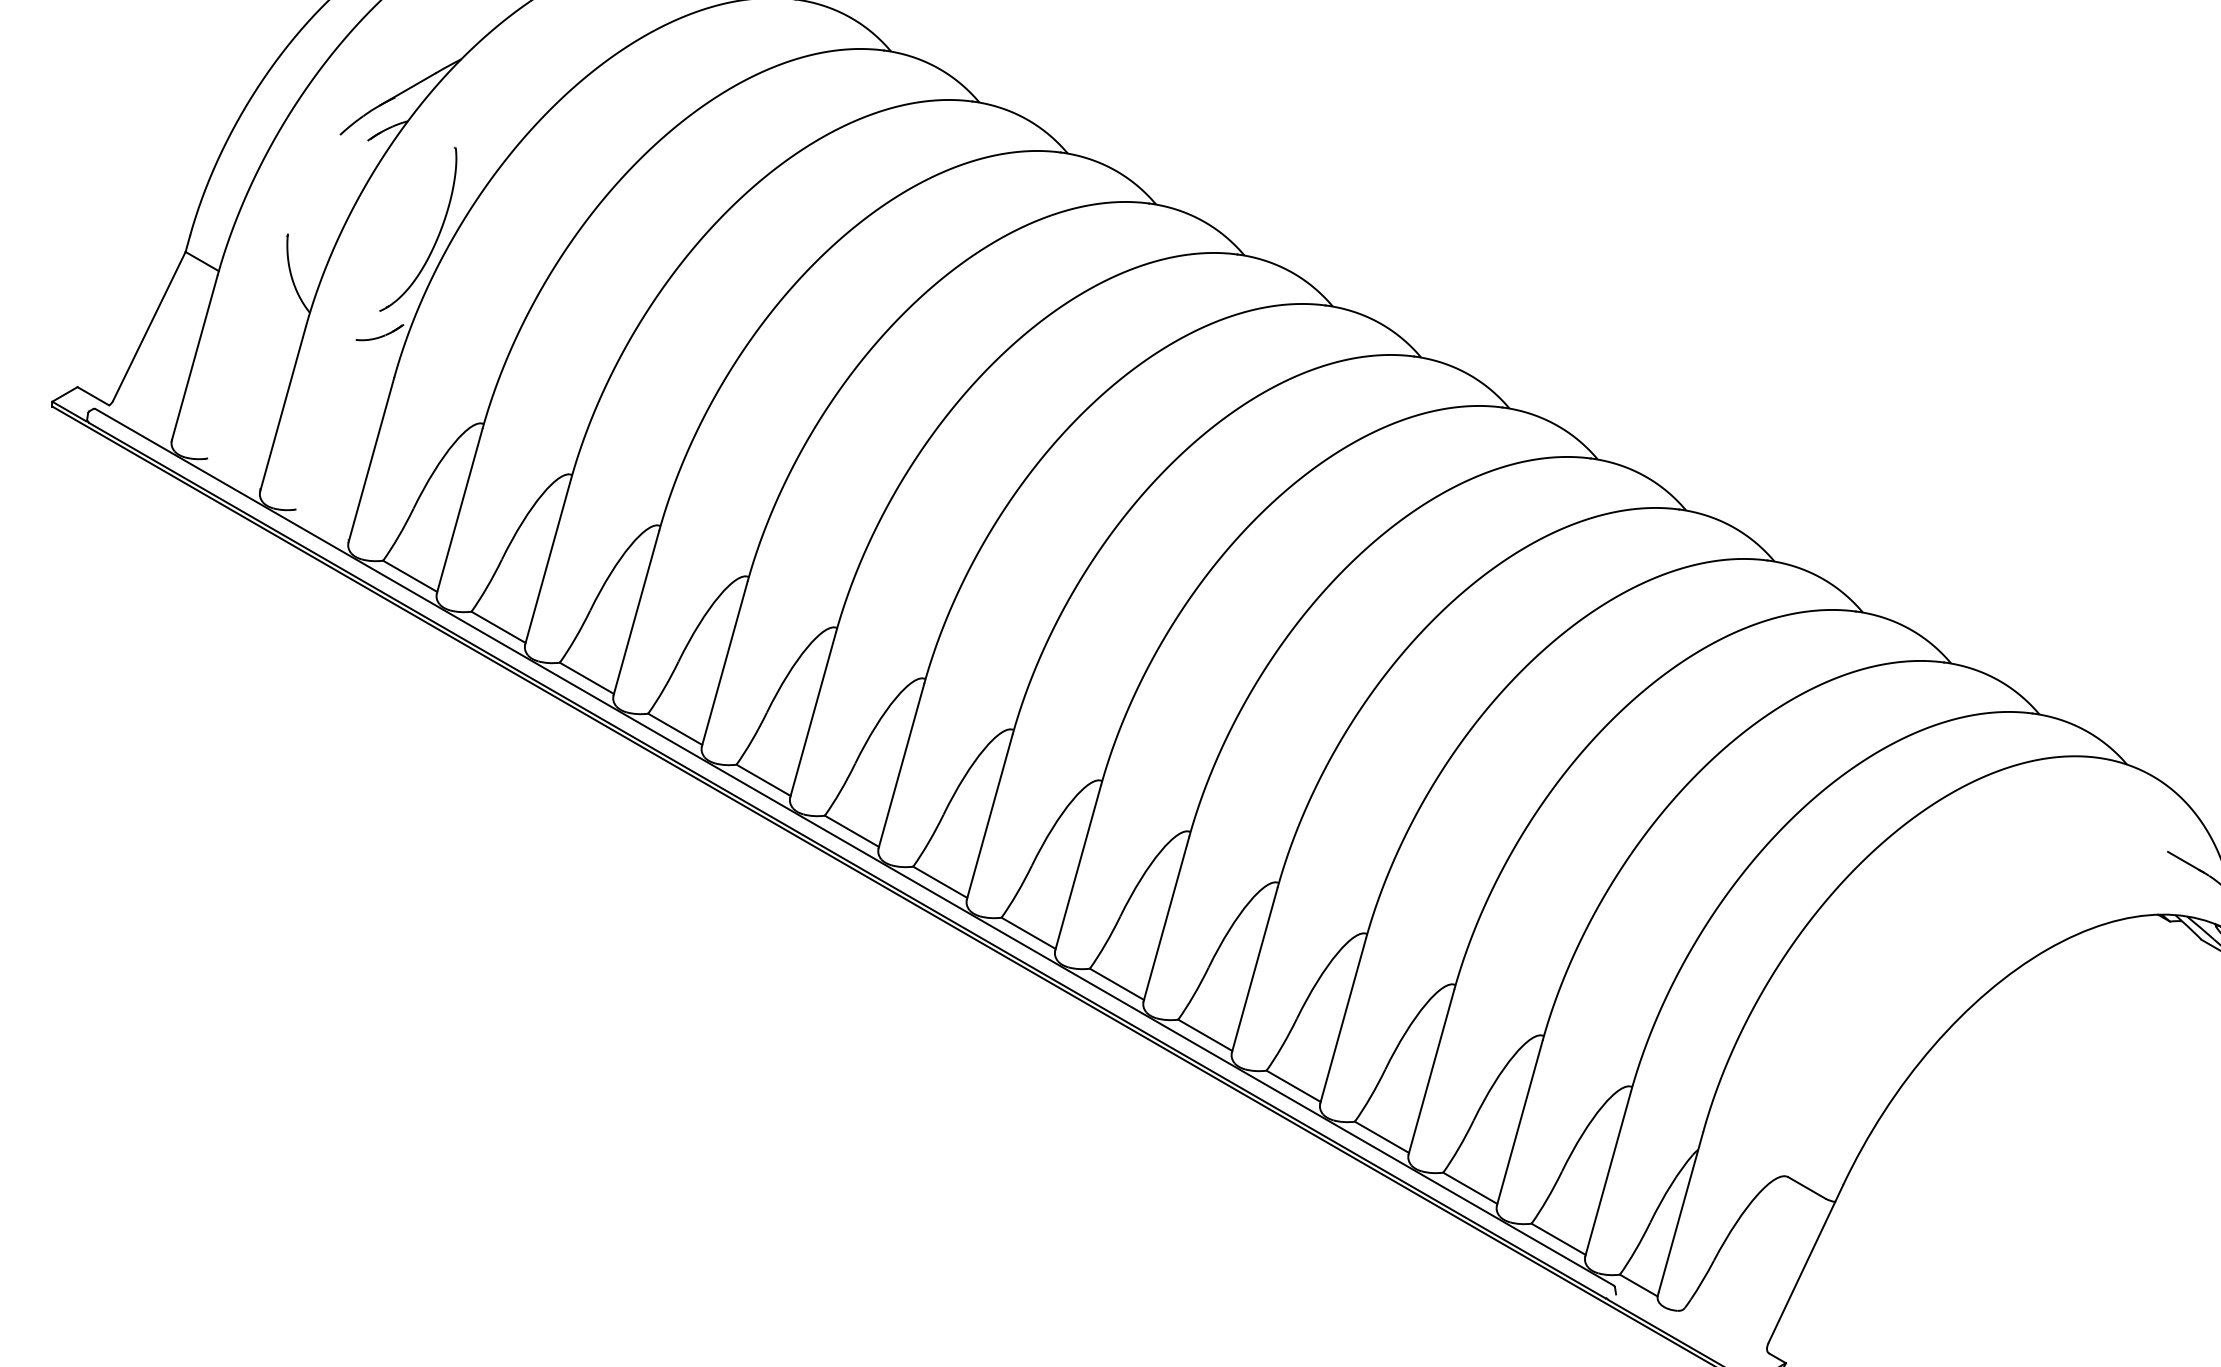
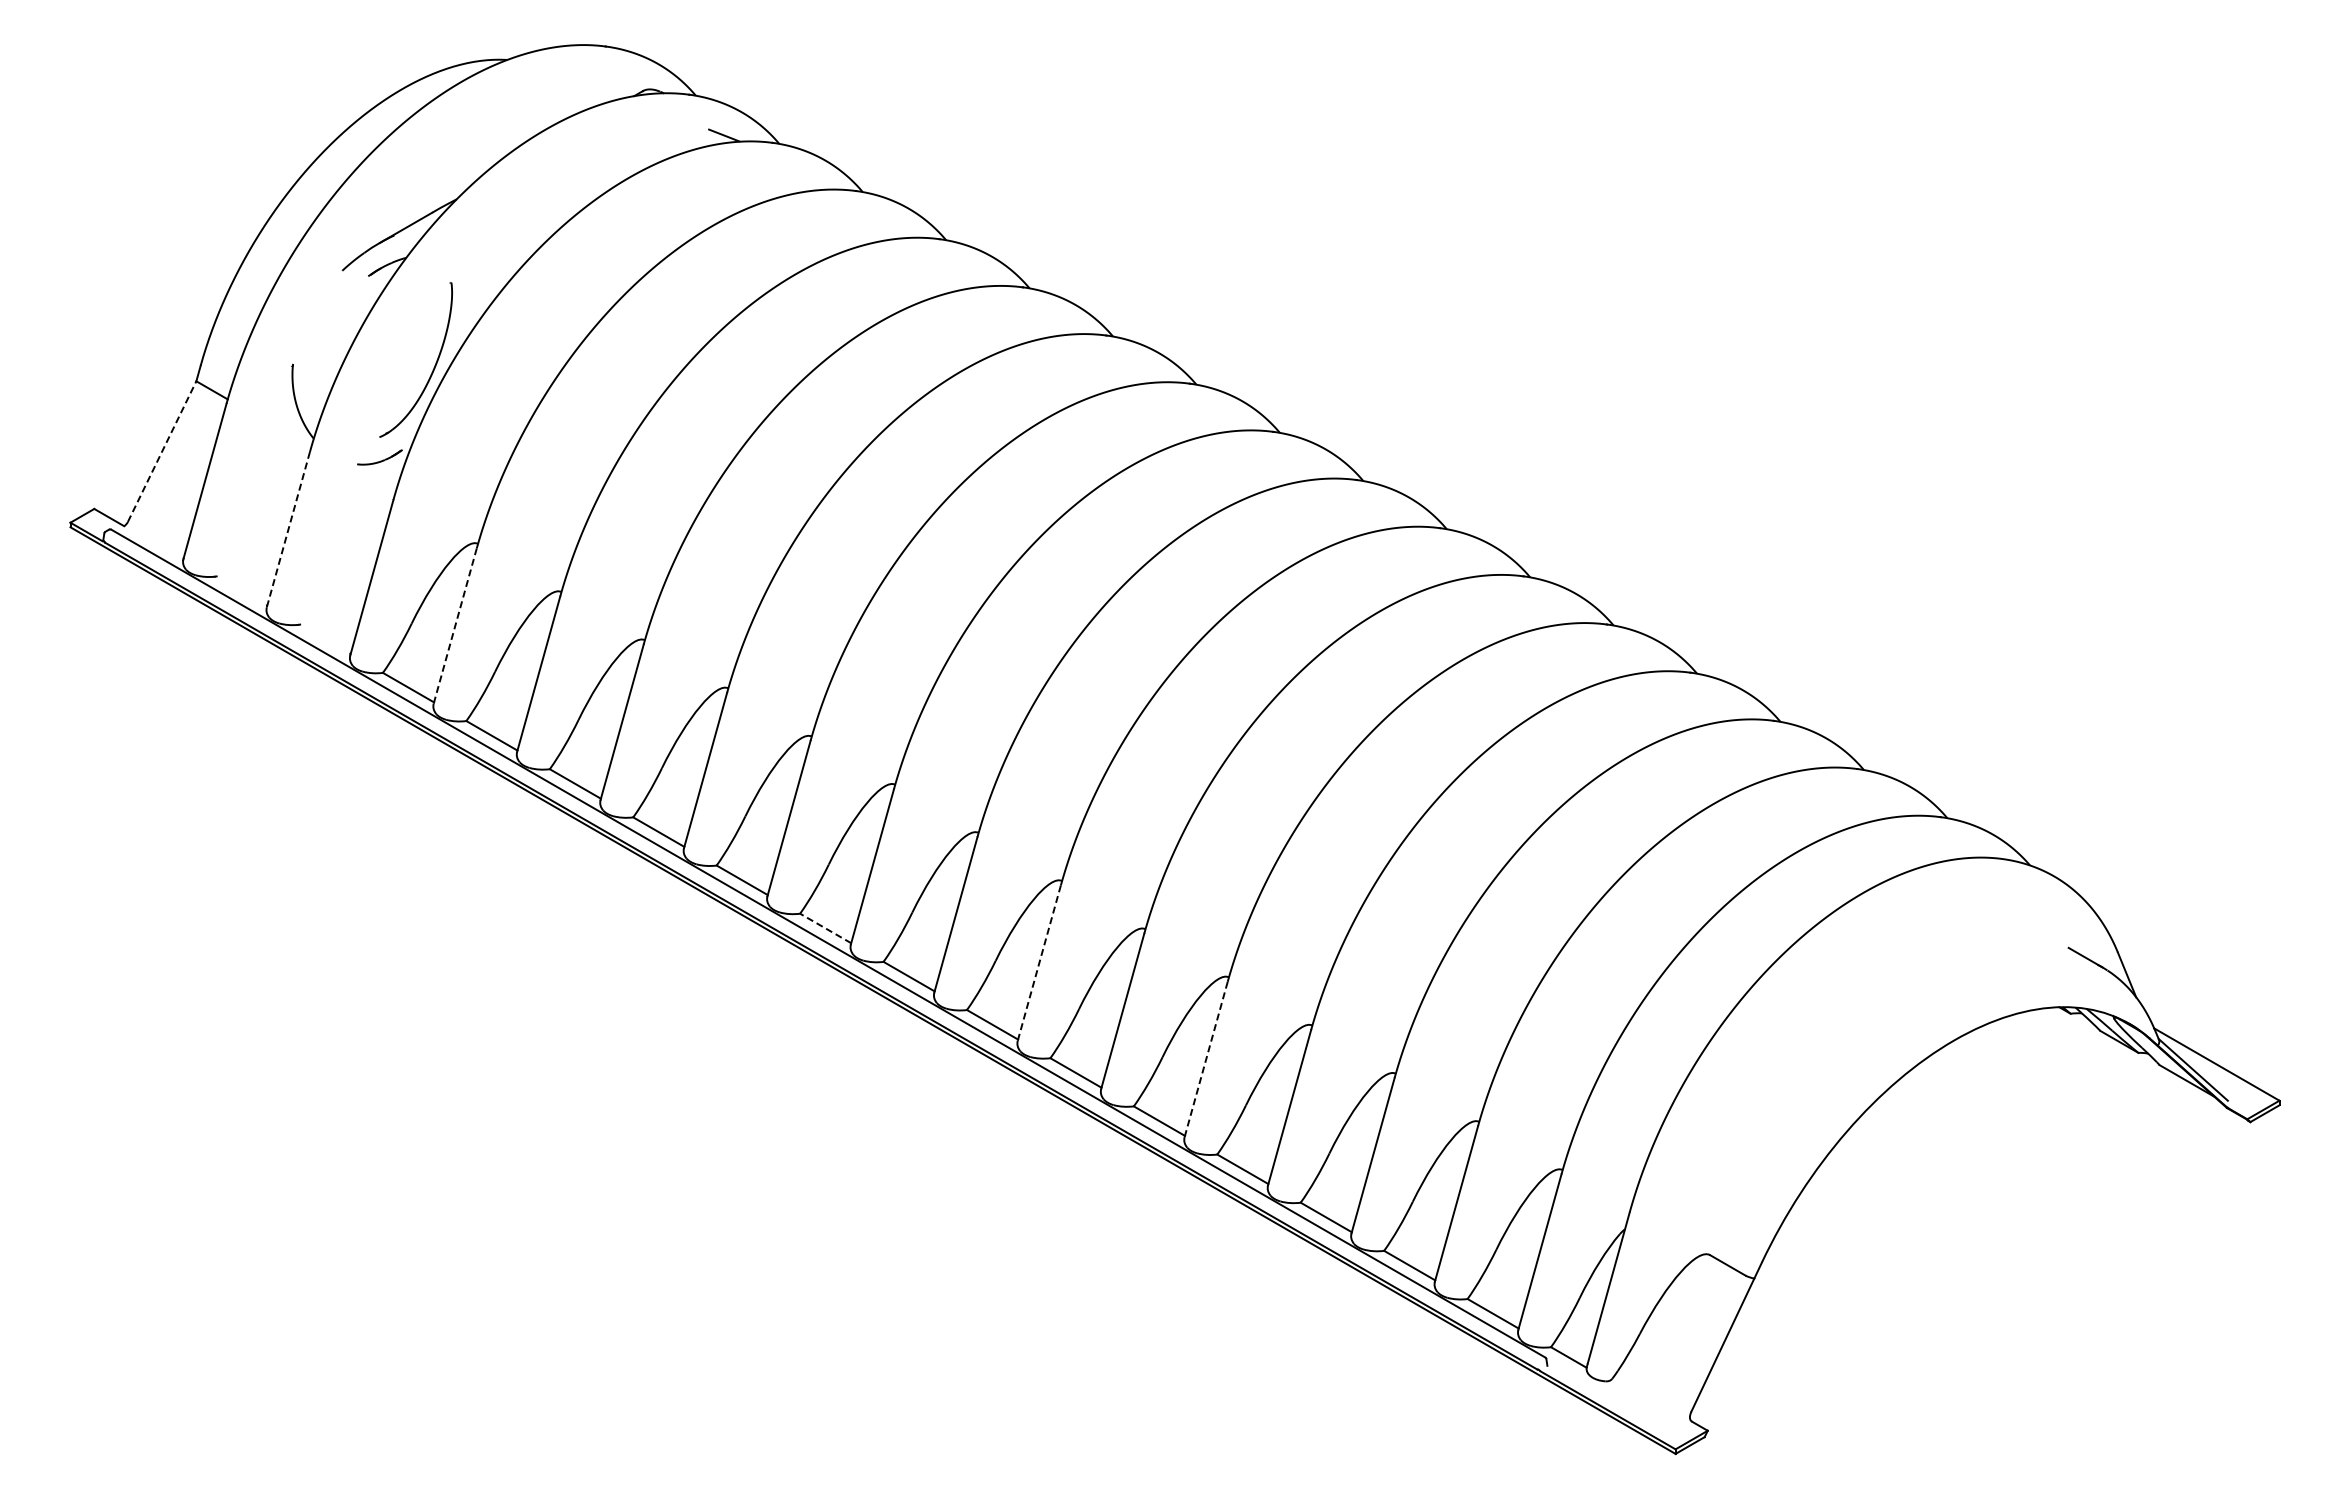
line: (149, 326) -> (162, 451), solid -> dashed
line: (283, 408) -> (288, 529), solid -> dashed
line: (459, 510) -> (455, 625), solid -> dashed
line: (851, 831) -> (825, 928), solid -> dashed
line: (1078, 868) -> (1039, 963), solid -> dashed
line: (1255, 970) -> (1206, 1059), solid -> dashed

